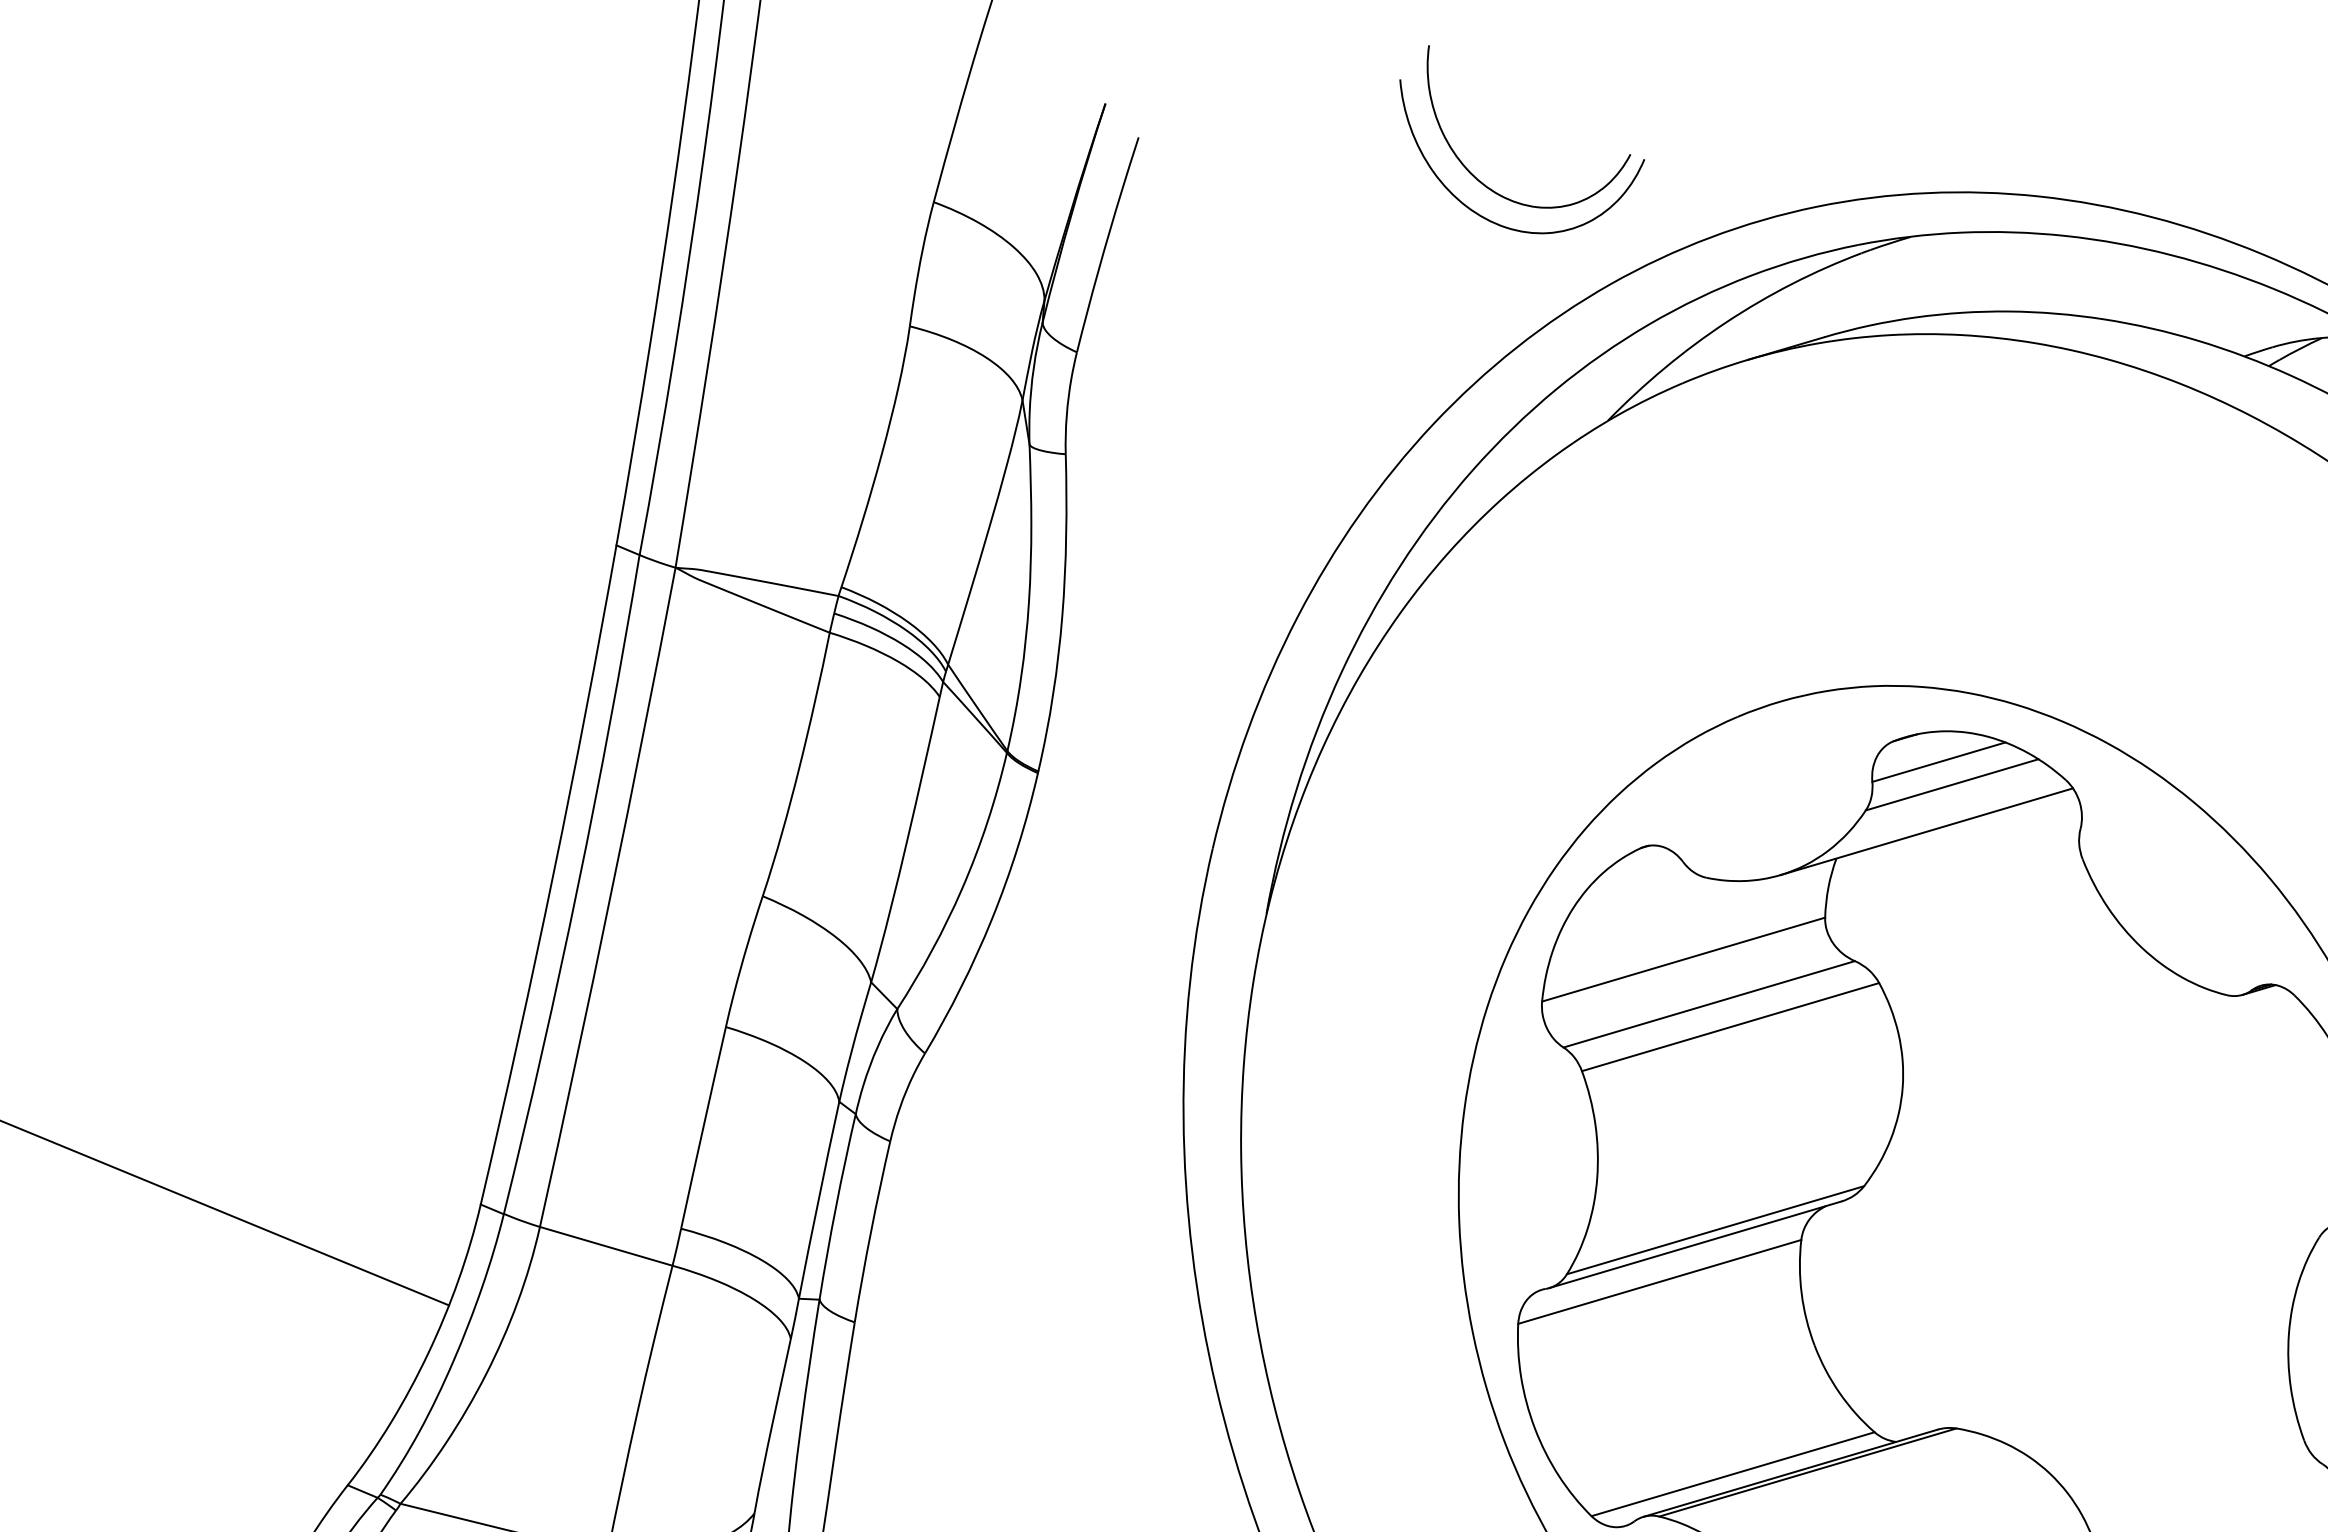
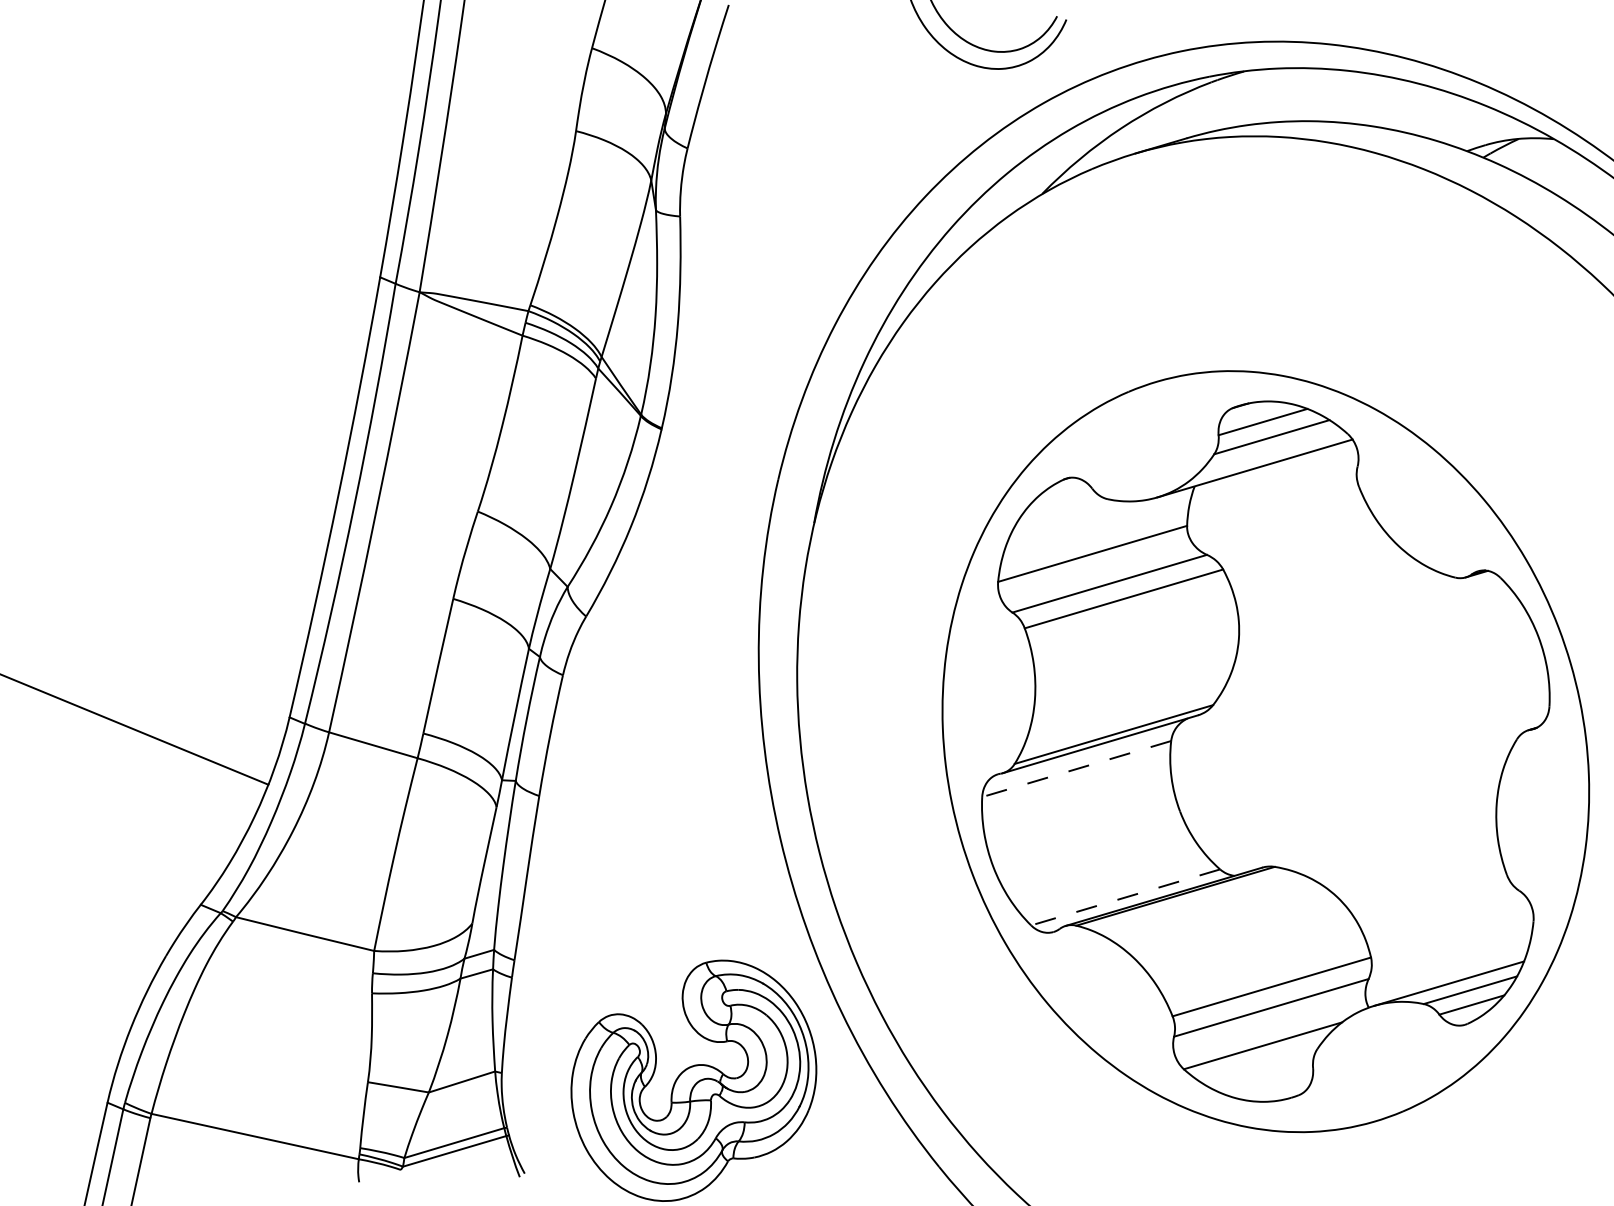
line: (1659, 1282) -> (1076, 769), solid -> dashed
line: (1732, 1474) -> (1125, 897), solid -> dashed

